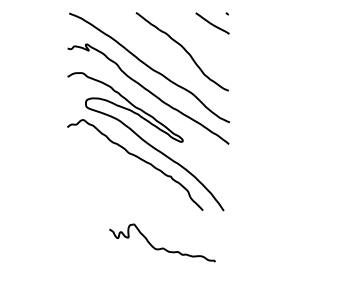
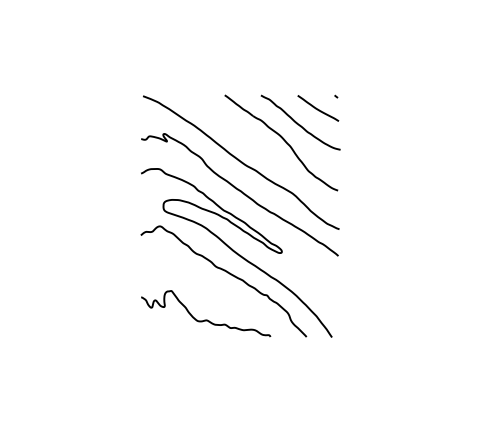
curve: (198, 36) -> (300, 124), added
curve: (162, 247) -> (206, 319), moved

